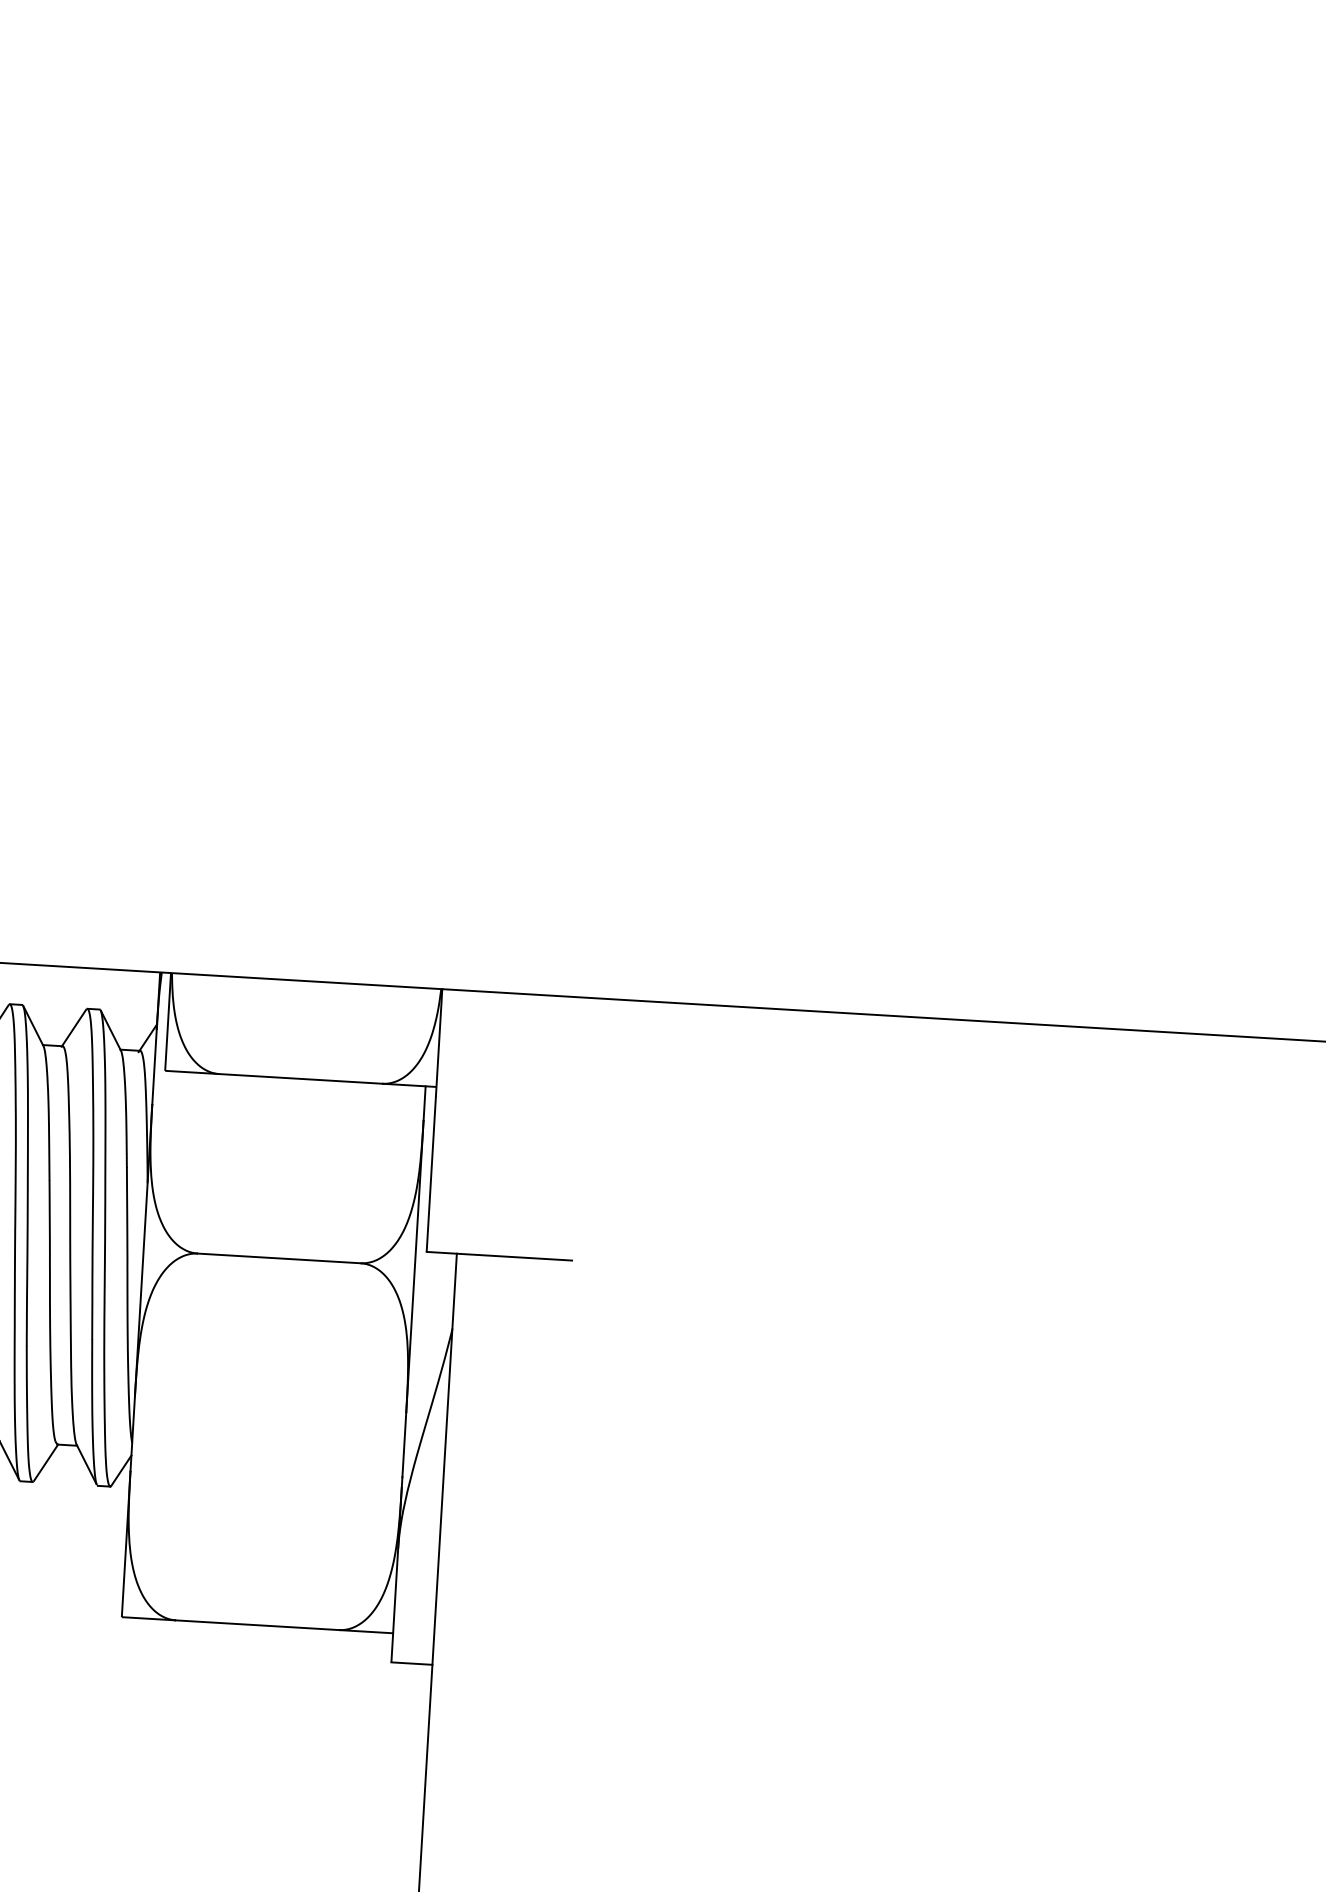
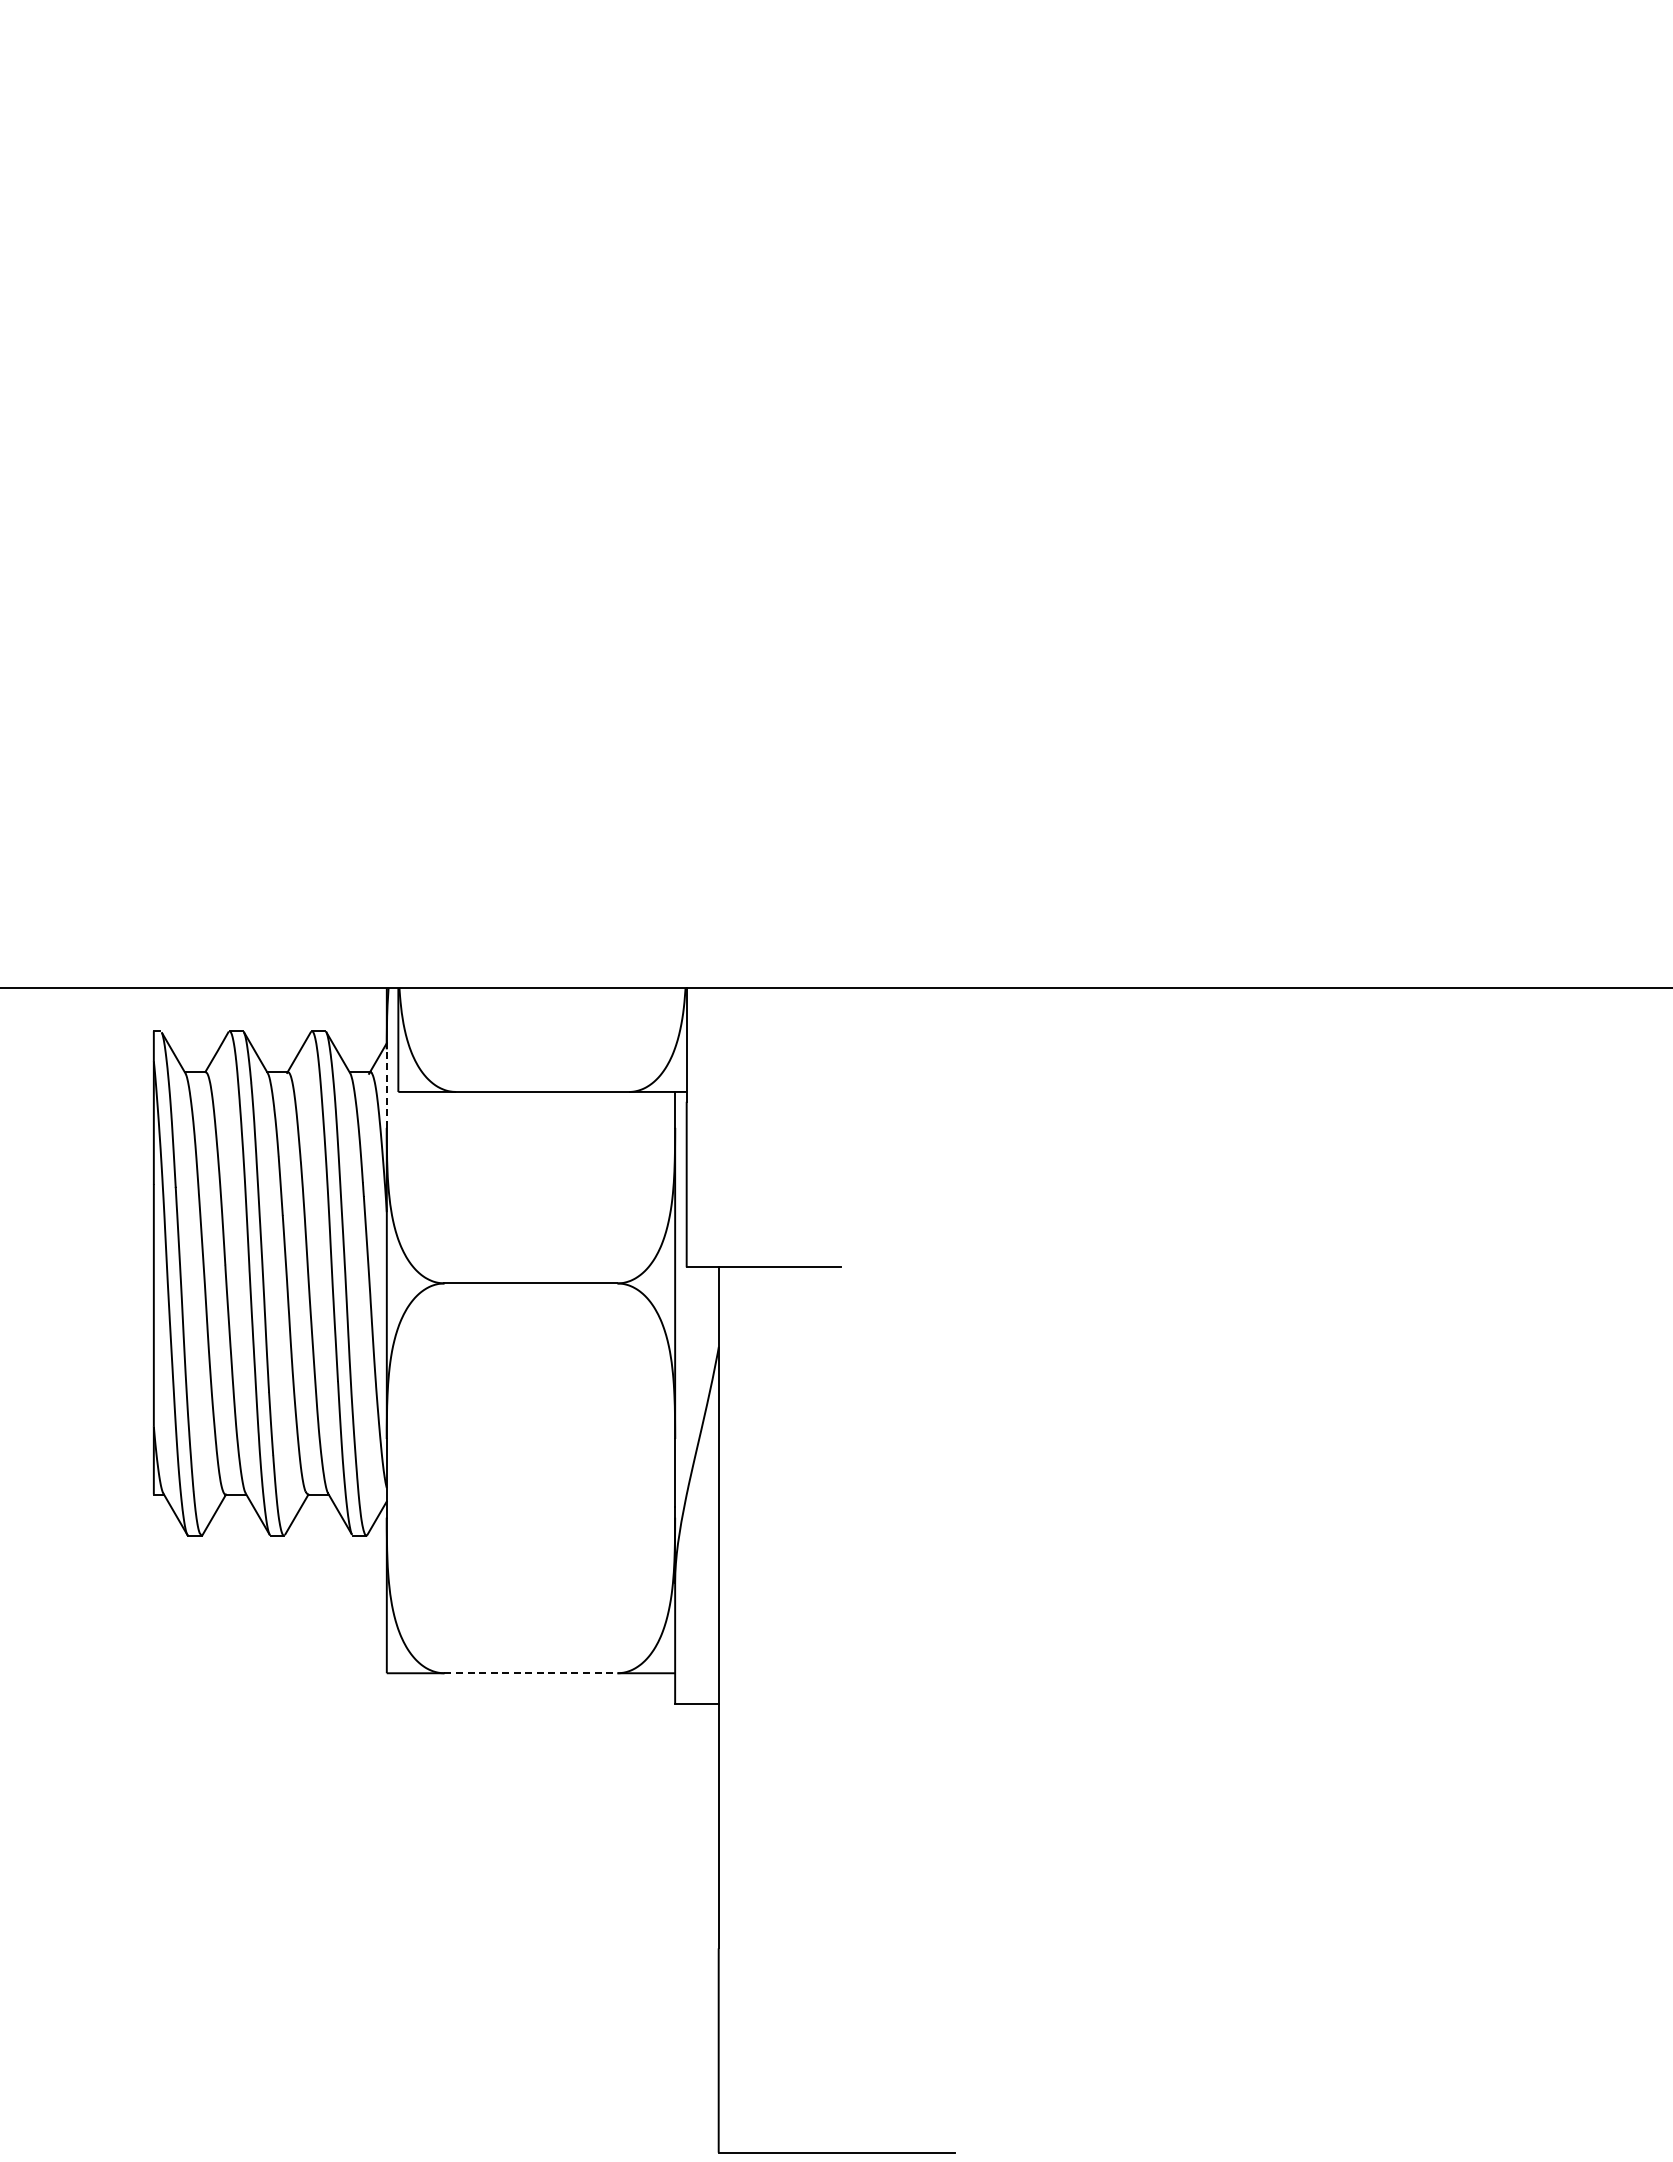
line: (154, 1066) -> (386, 1088), solid -> dashed
line: (257, 1625) -> (531, 1673), solid -> dashed

